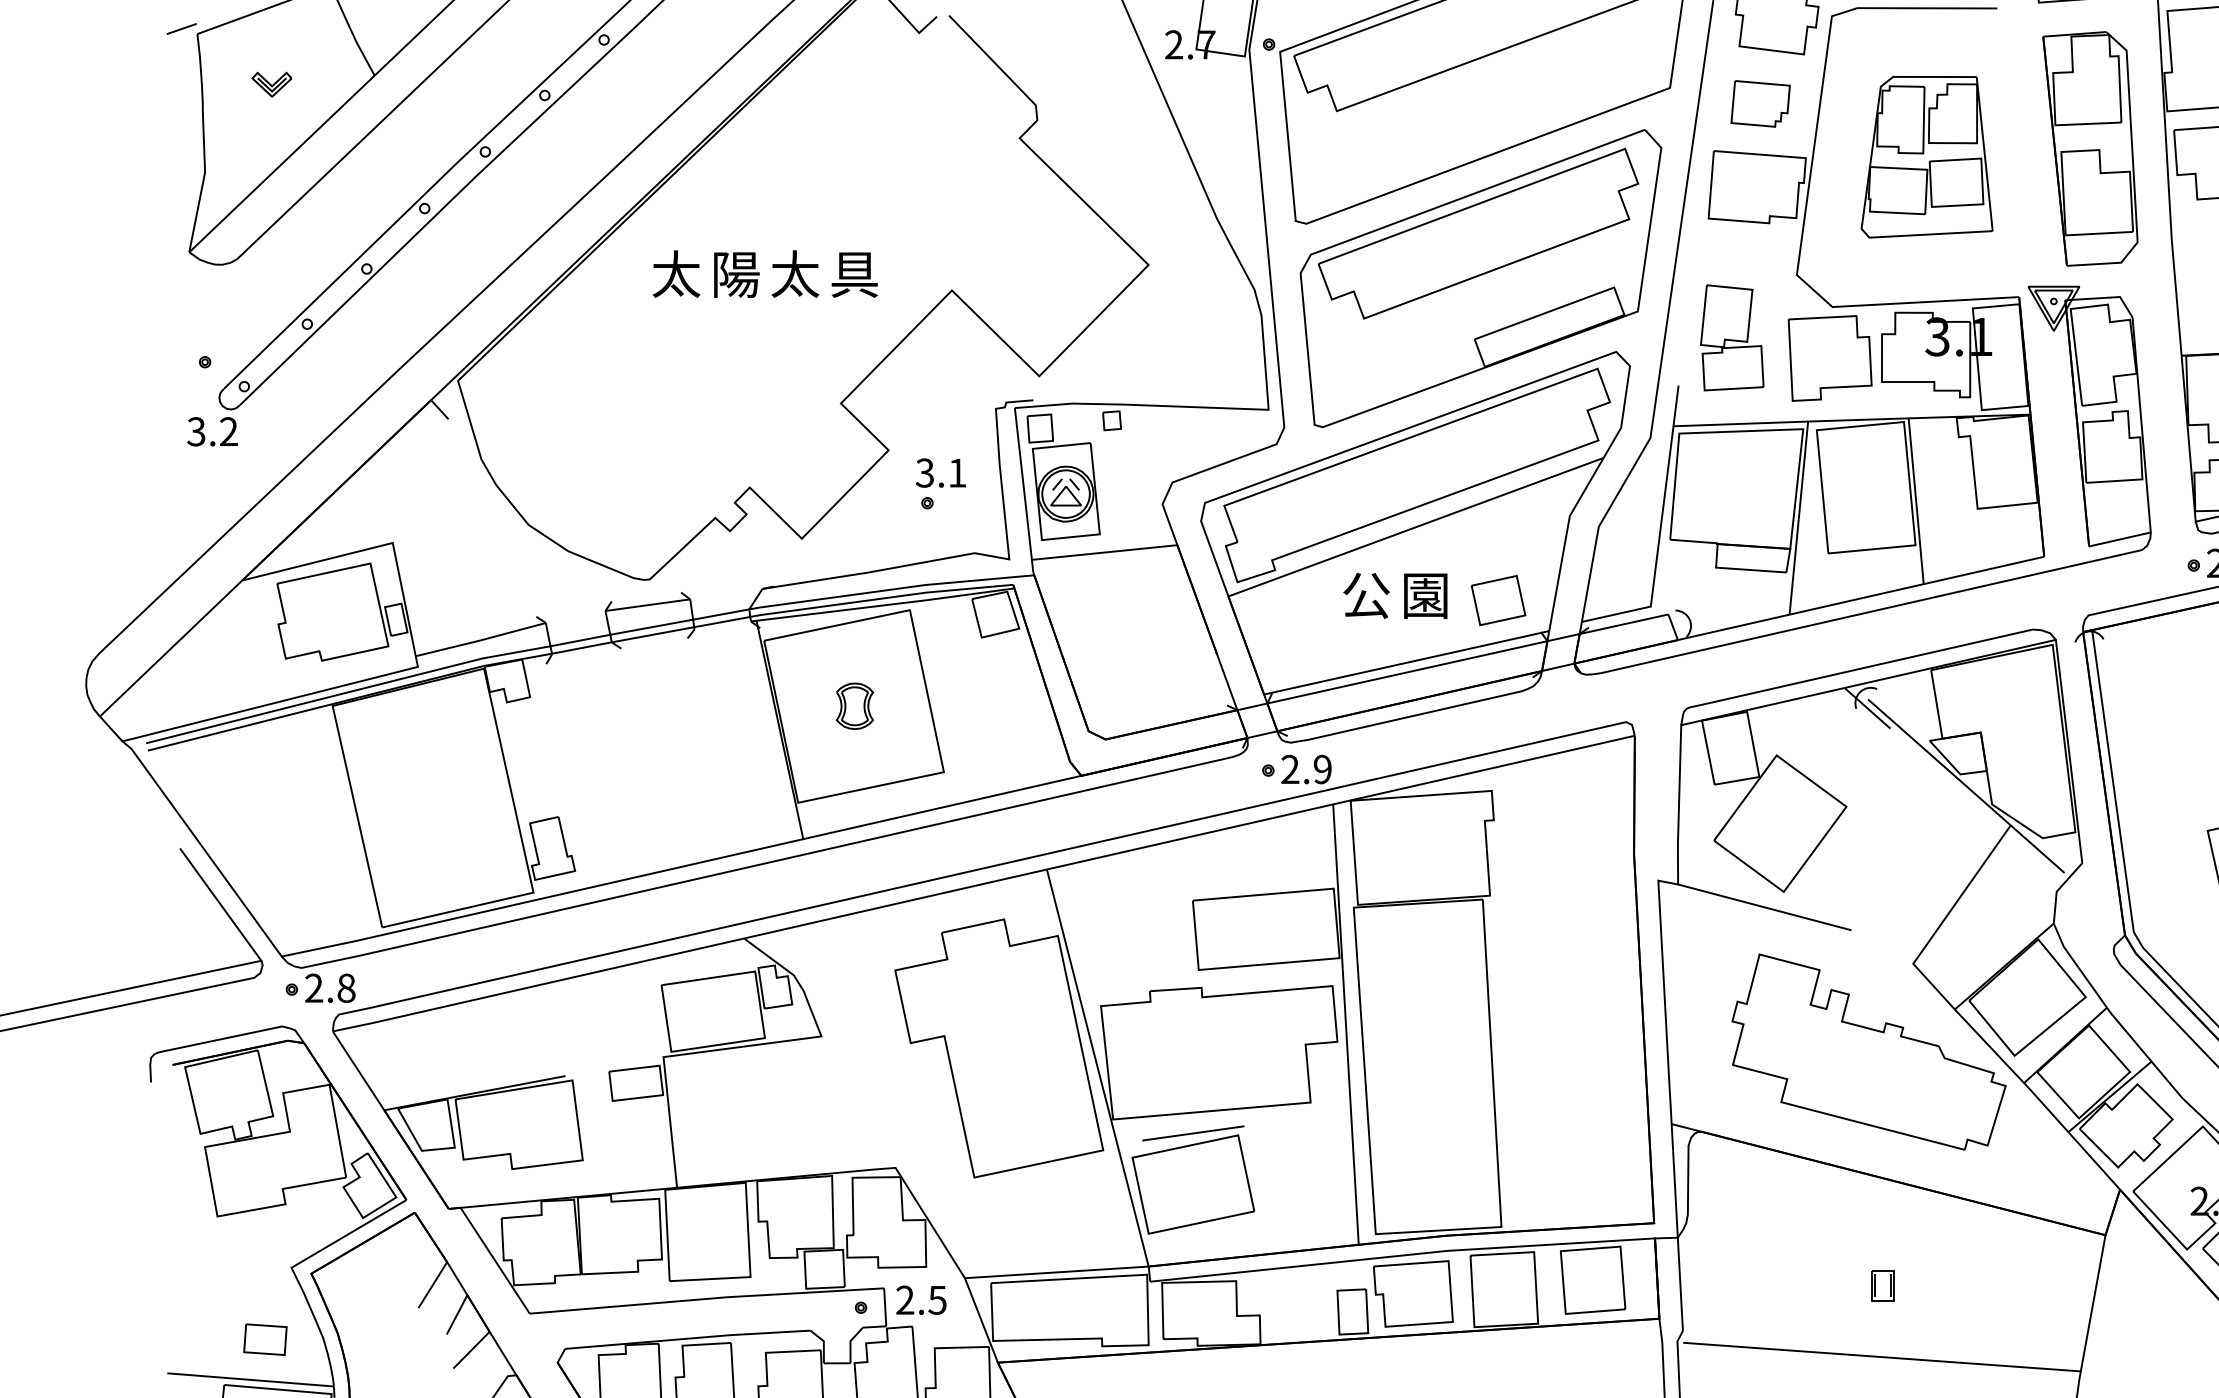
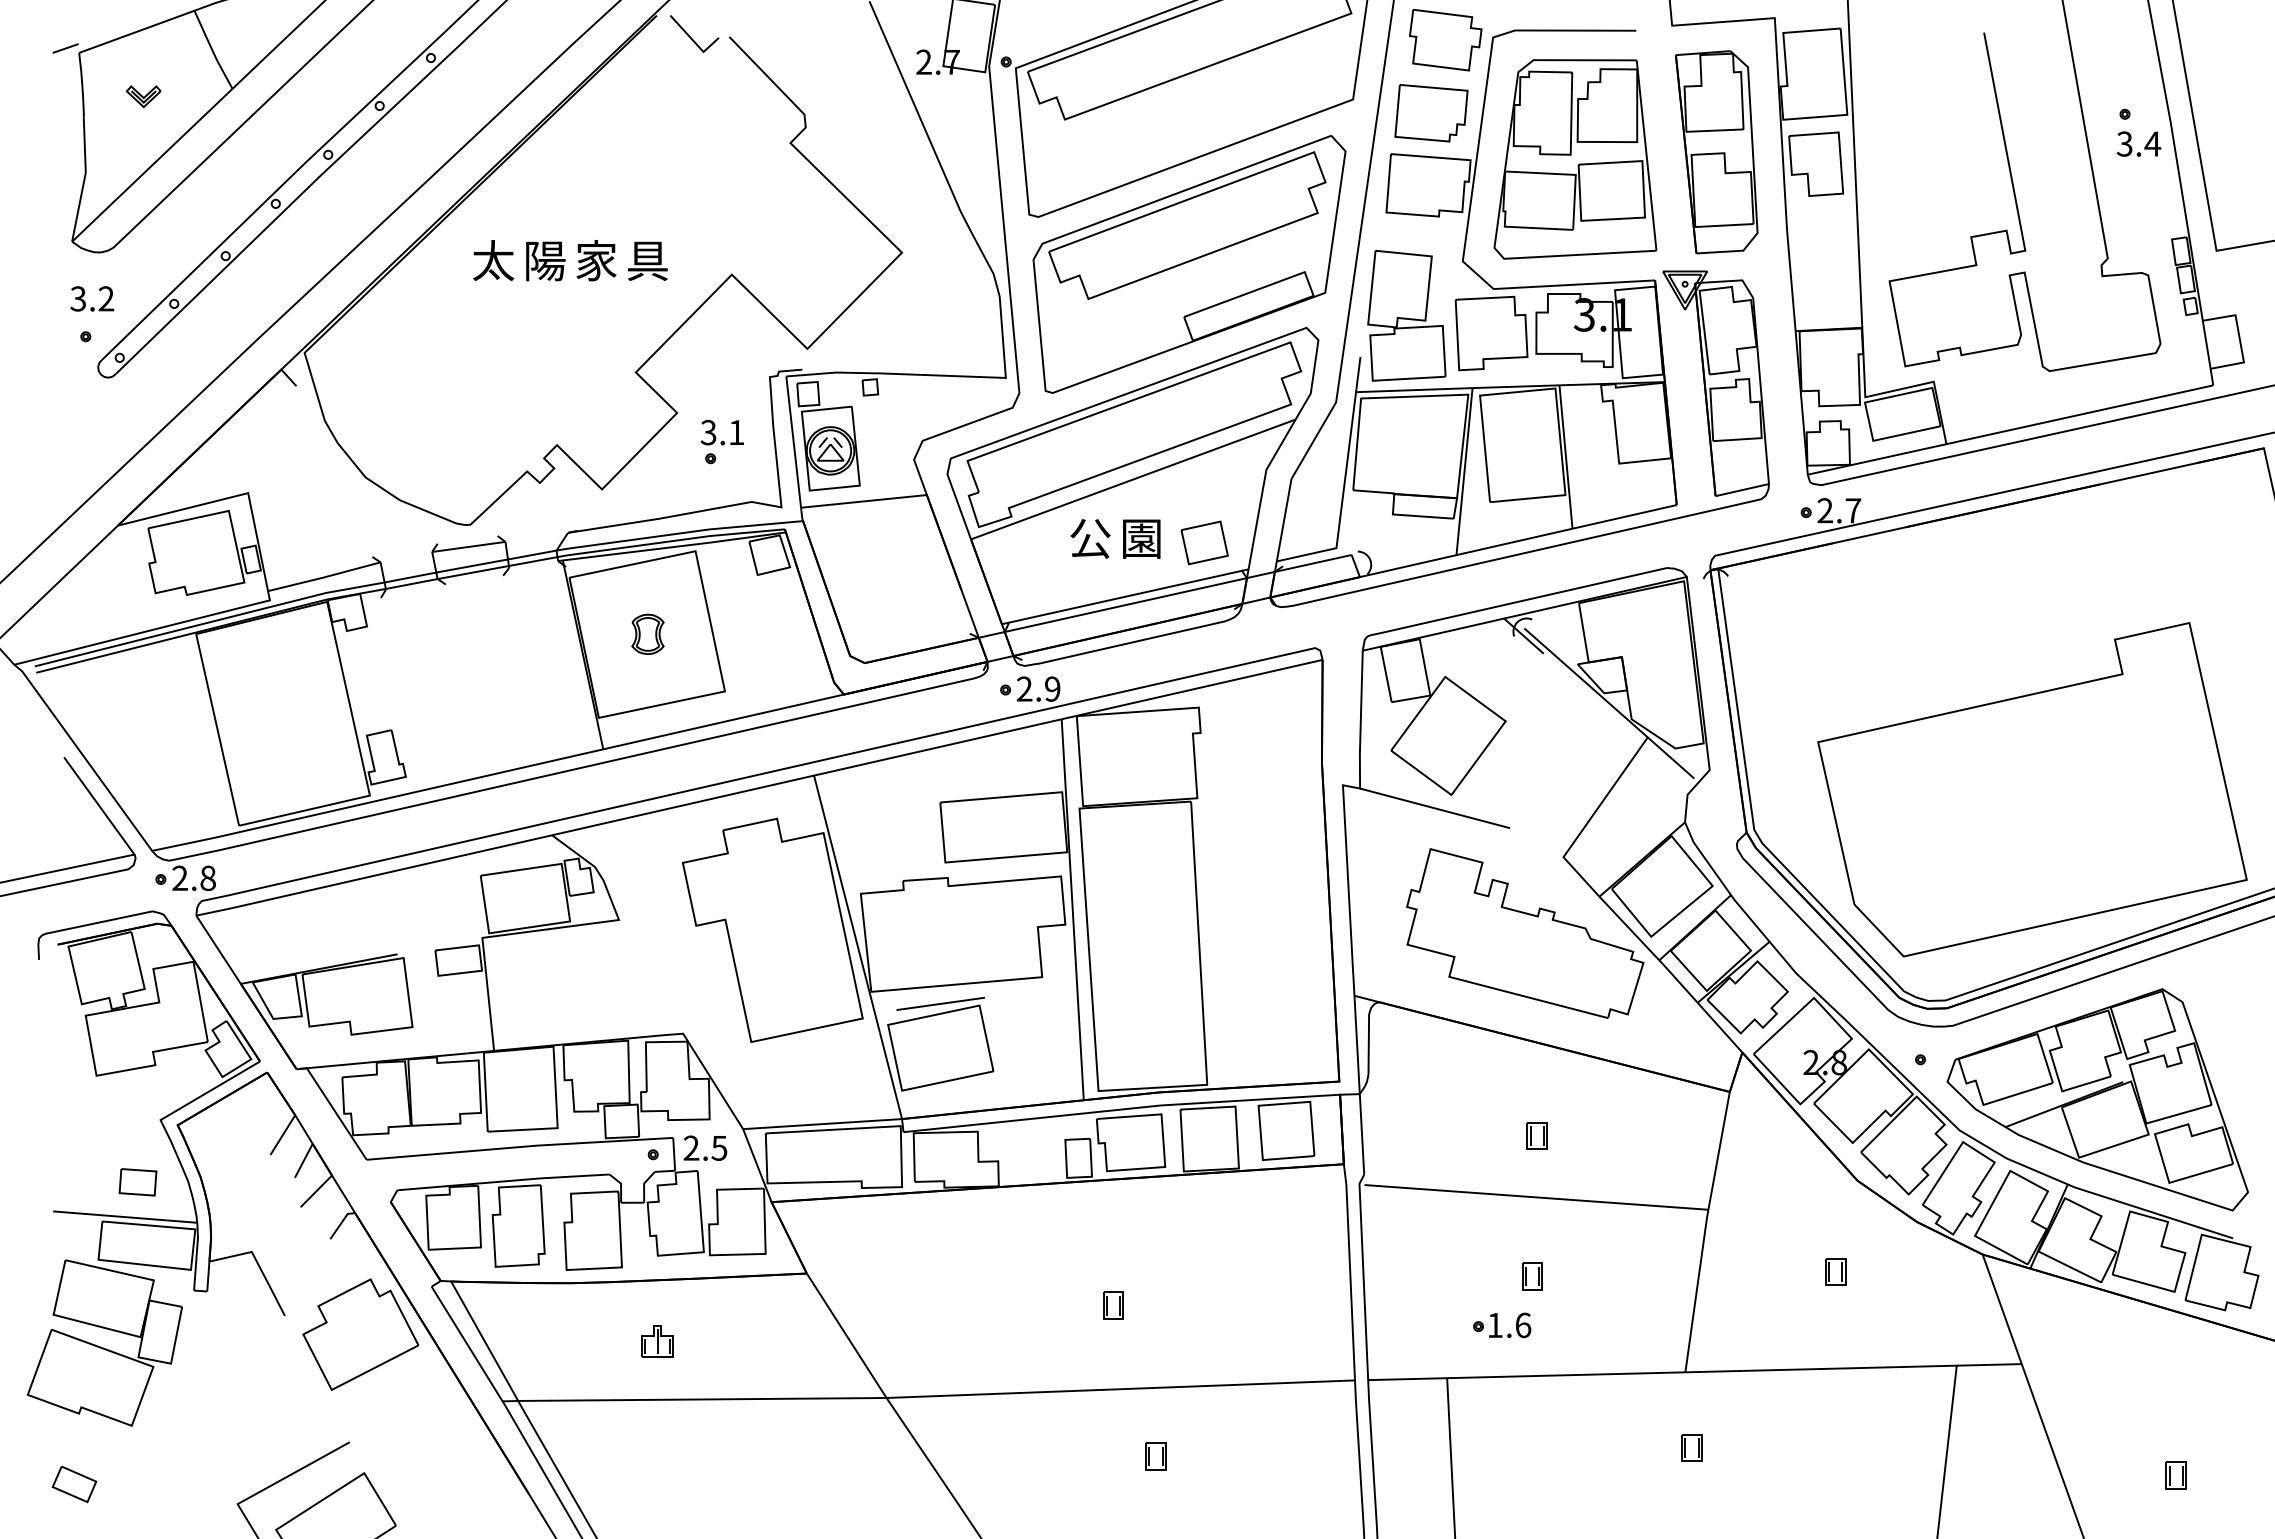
part: (1760, 104) -> (1431, 113), size x1.43
part: (1927, 157) -> (1575, 159), size x1.43
text: (795, 274) -> (596, 260), 太 -> 家
part: (1731, 337) -> (1406, 315), size x1.43
text: (212, 431) -> (92, 298), moved

